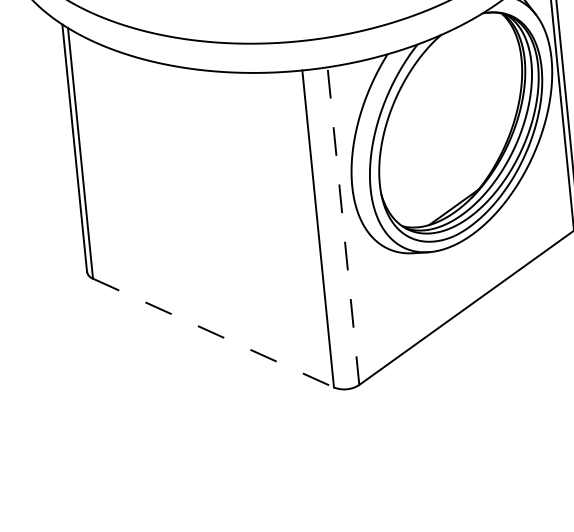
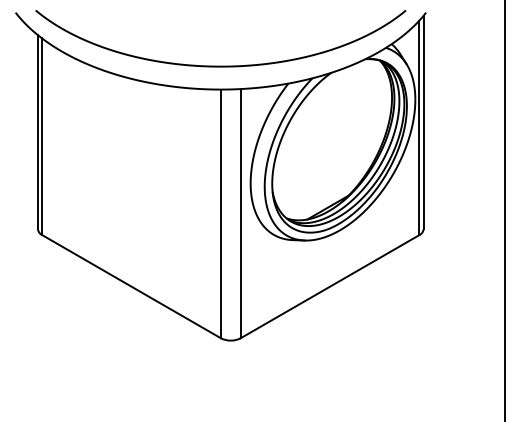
line: (343, 225) -> (240, 213), dashed -> solid
line: (213, 332) -> (131, 286), dashed -> solid

